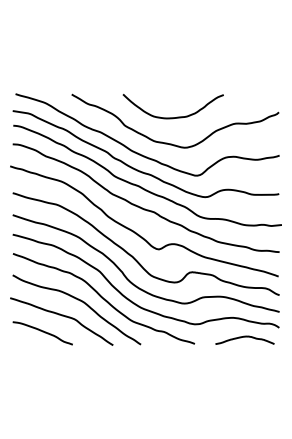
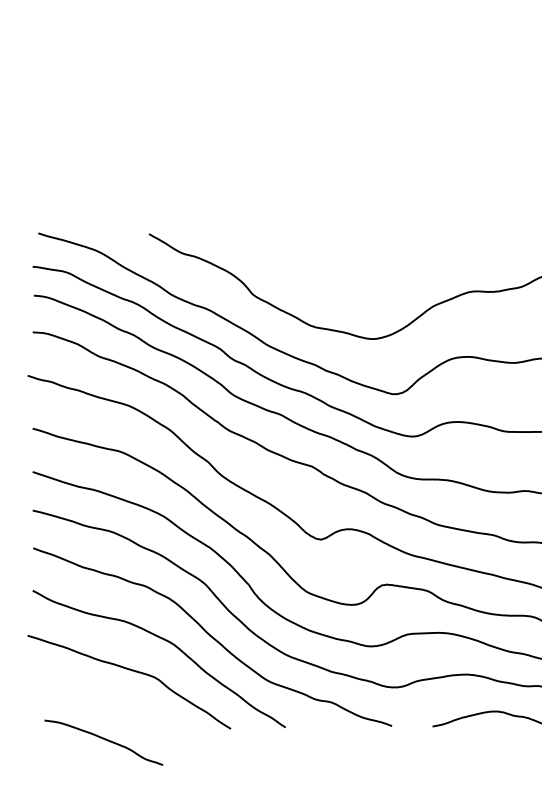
curve: (172, 117) -> (347, 279), removed
curve: (42, 332) -> (103, 740), moved

